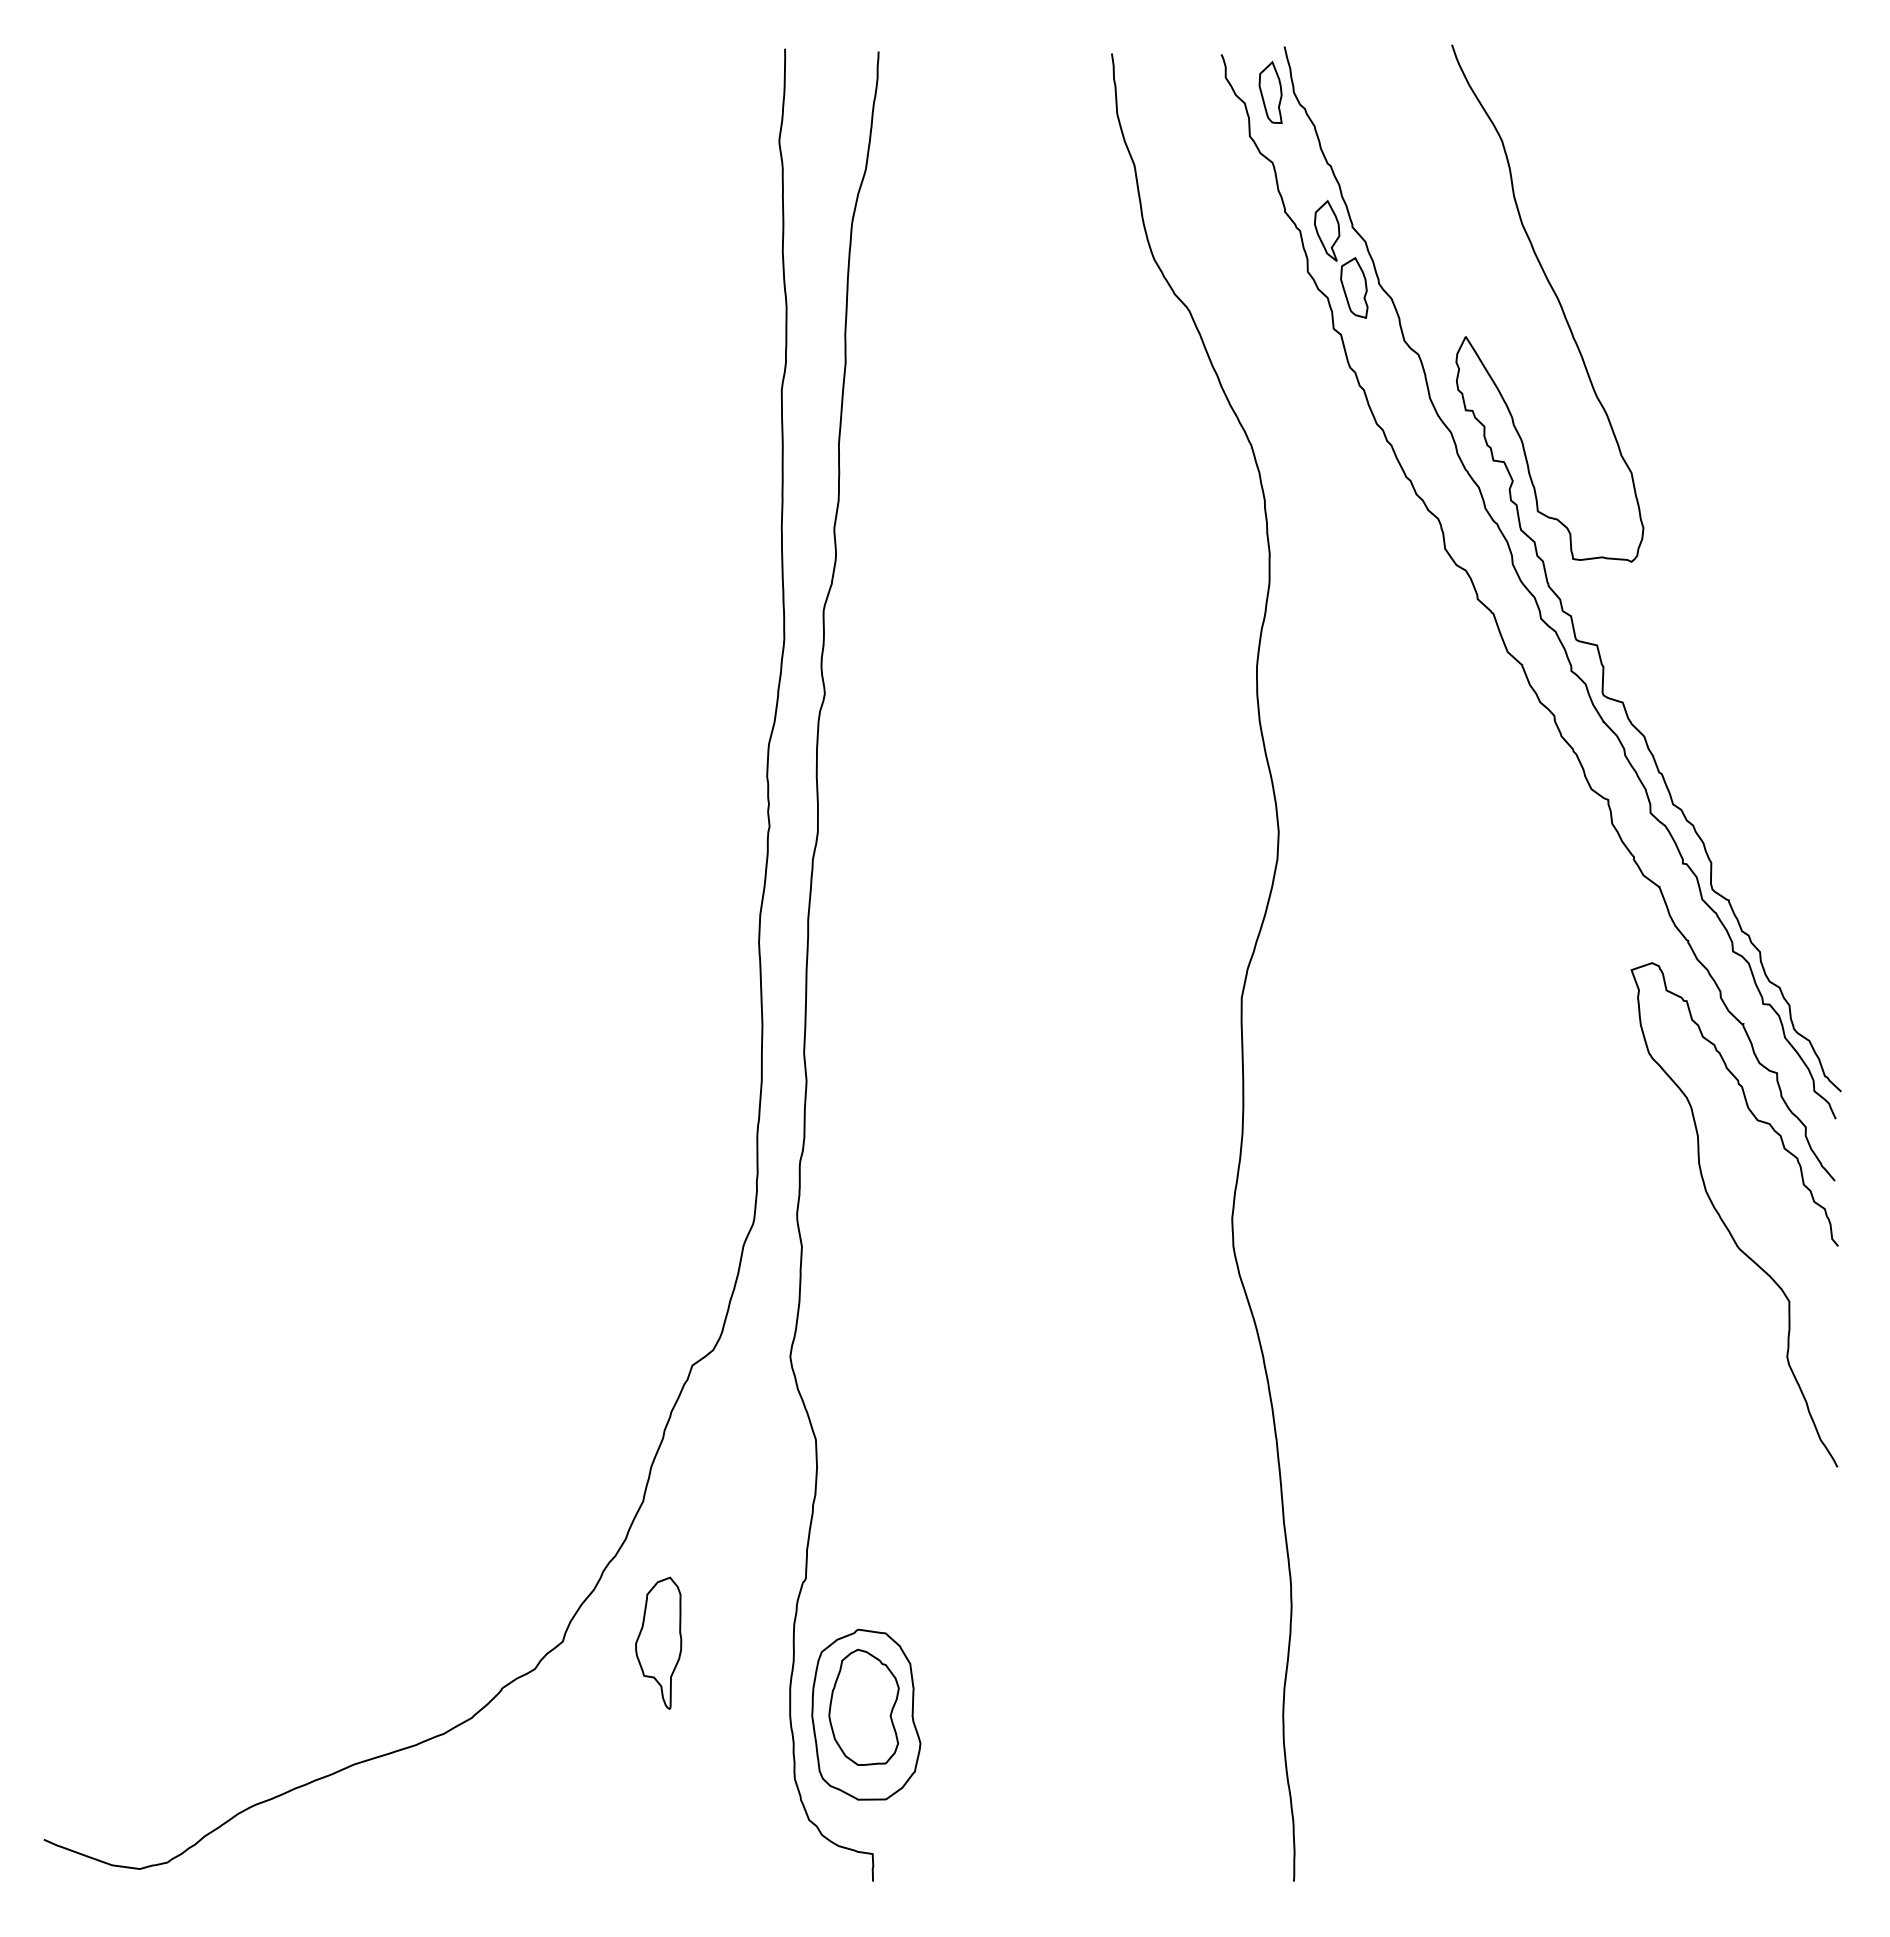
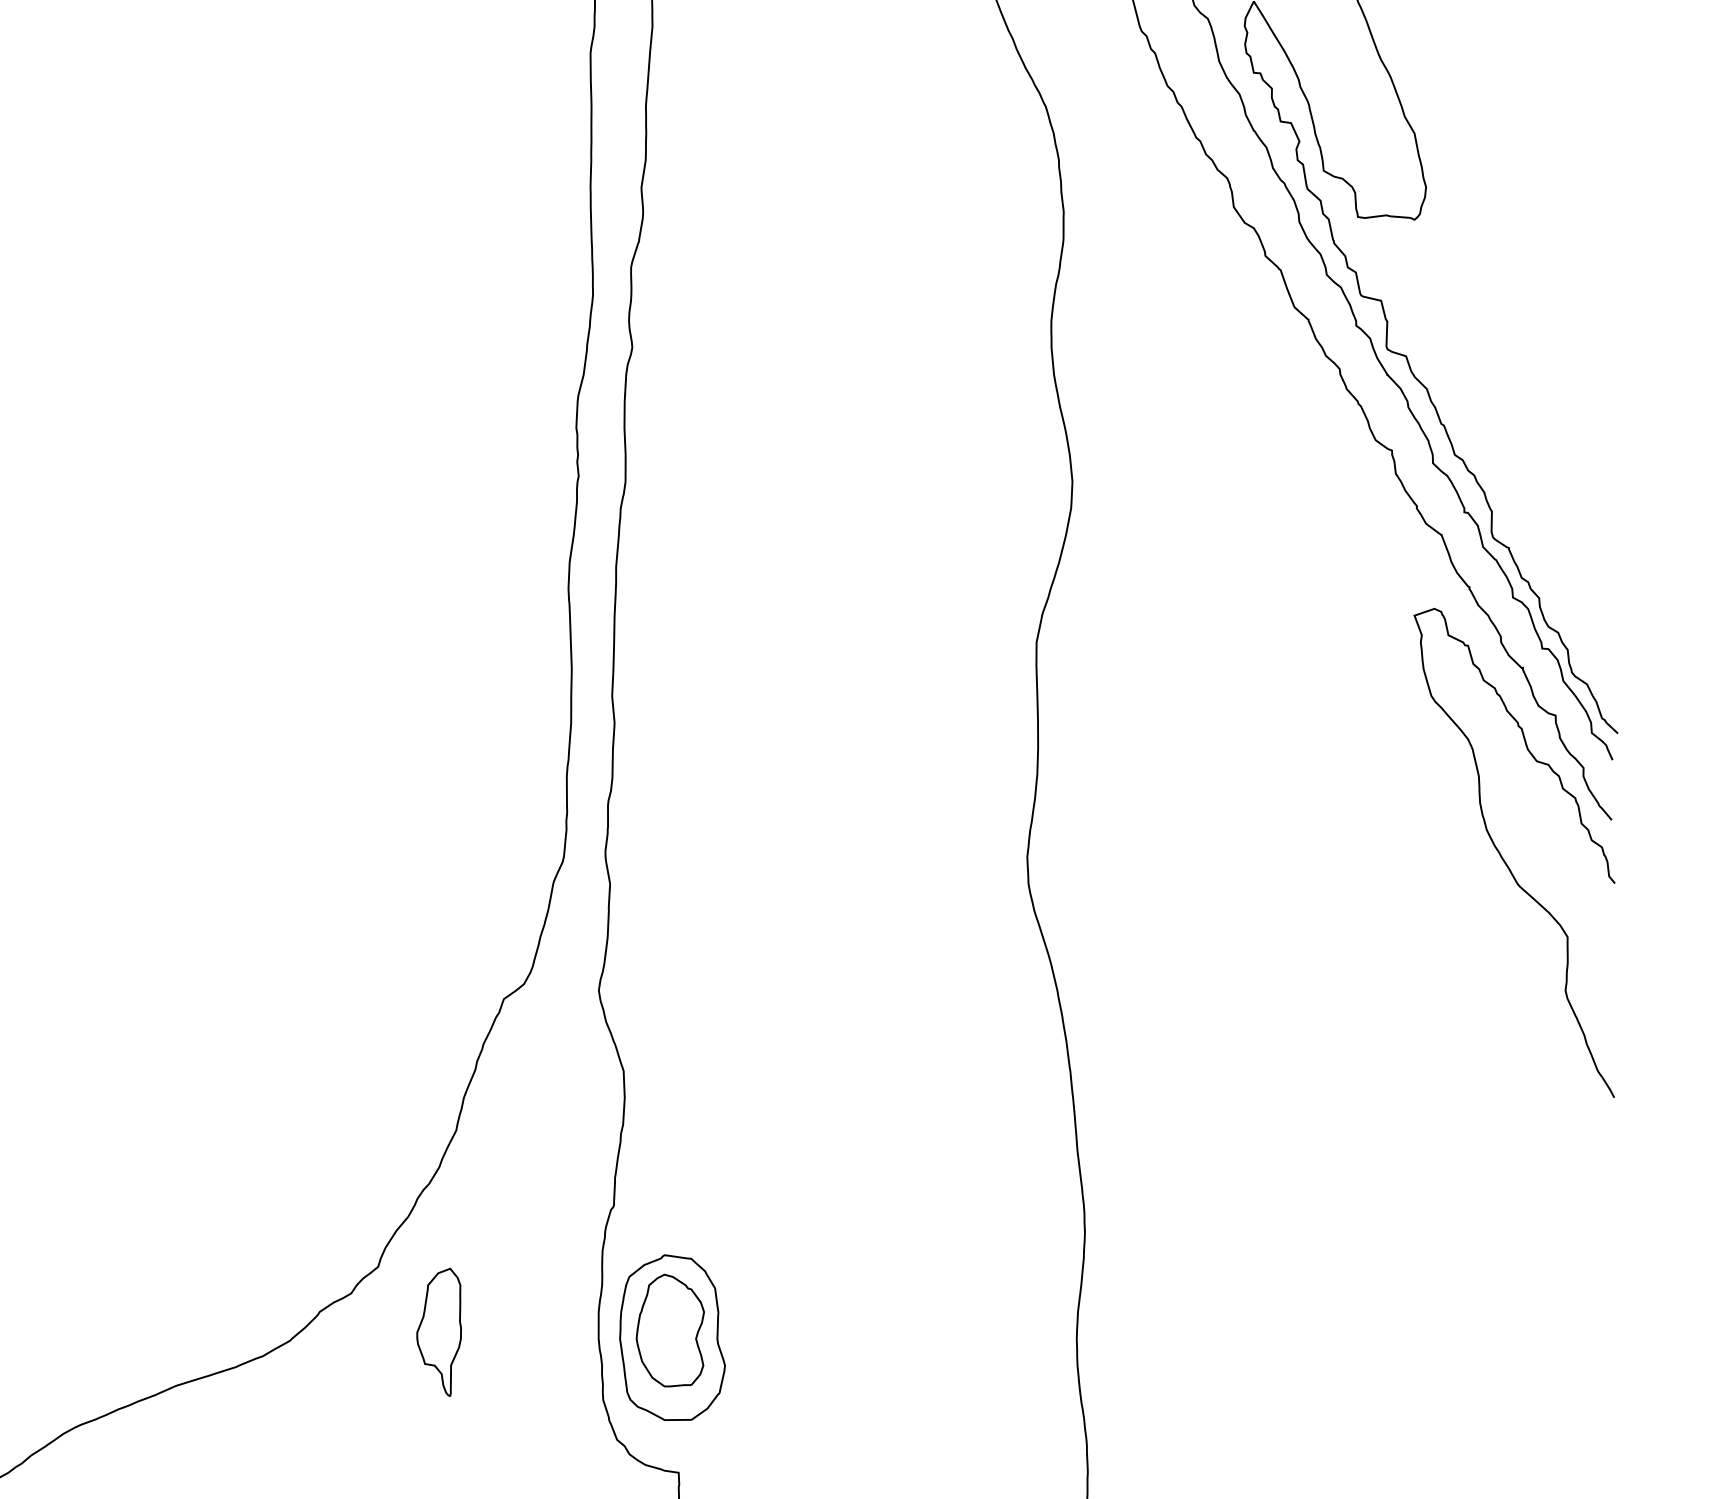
part: (658, 1642) -> (439, 1331), moved

